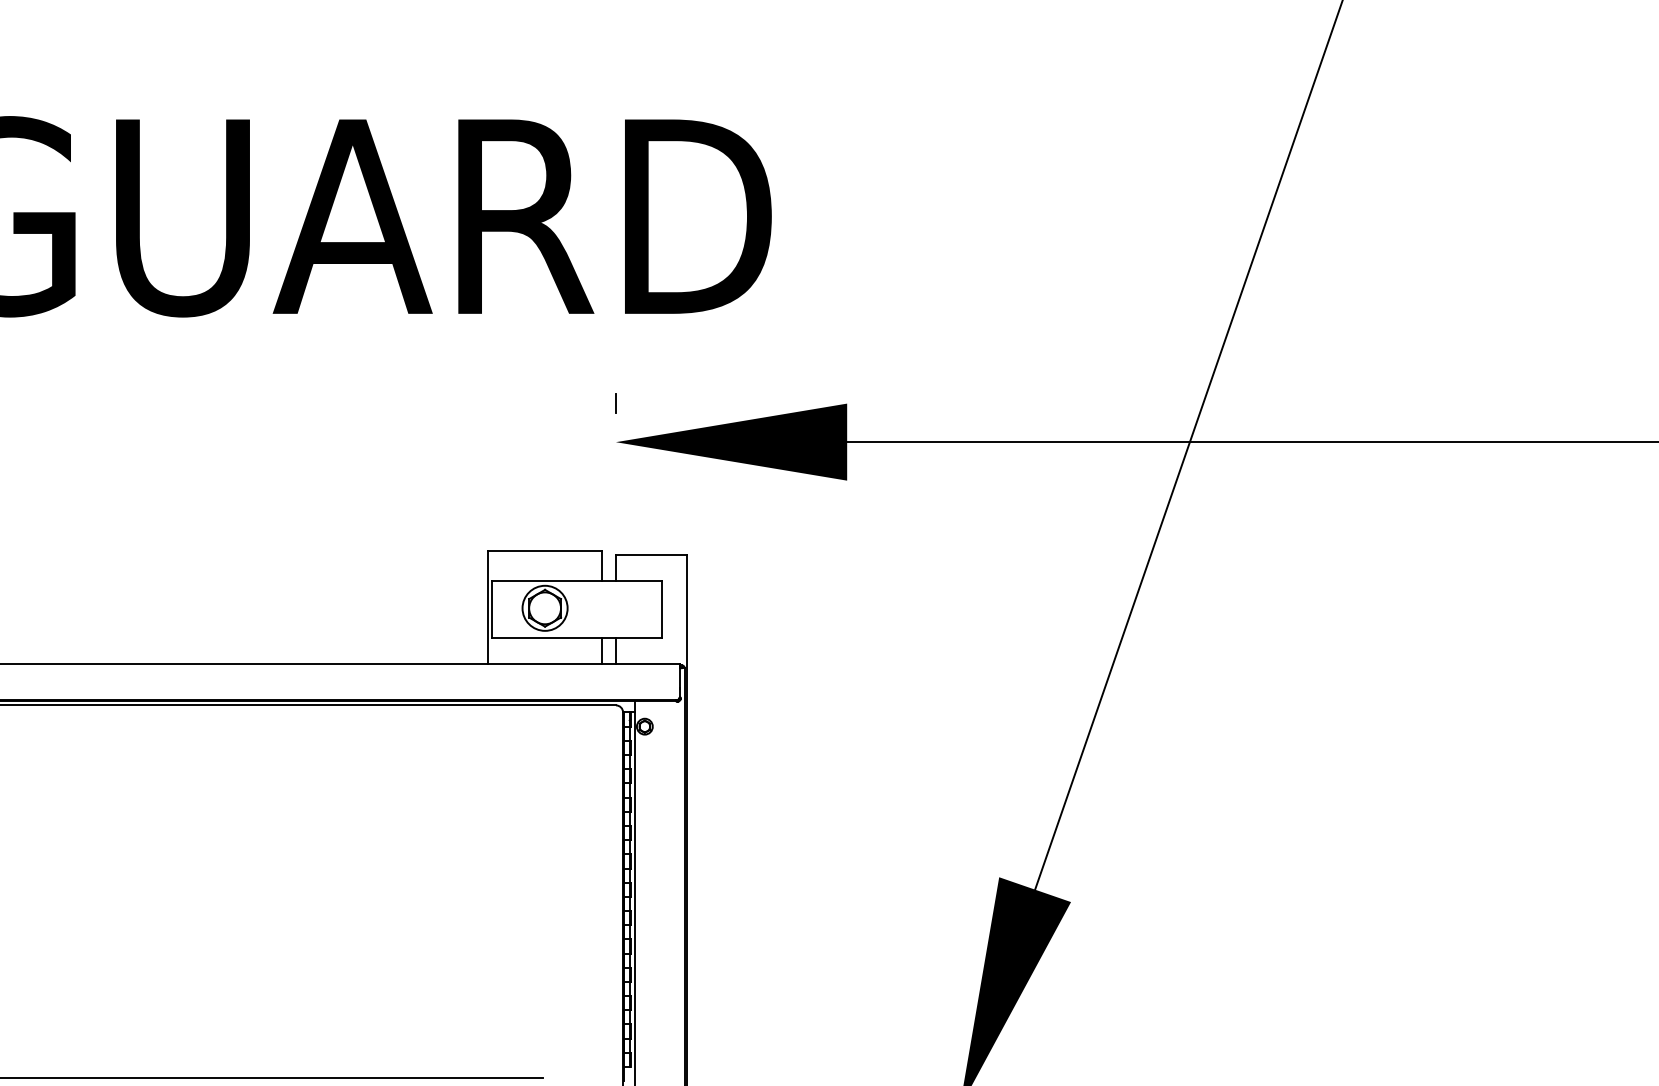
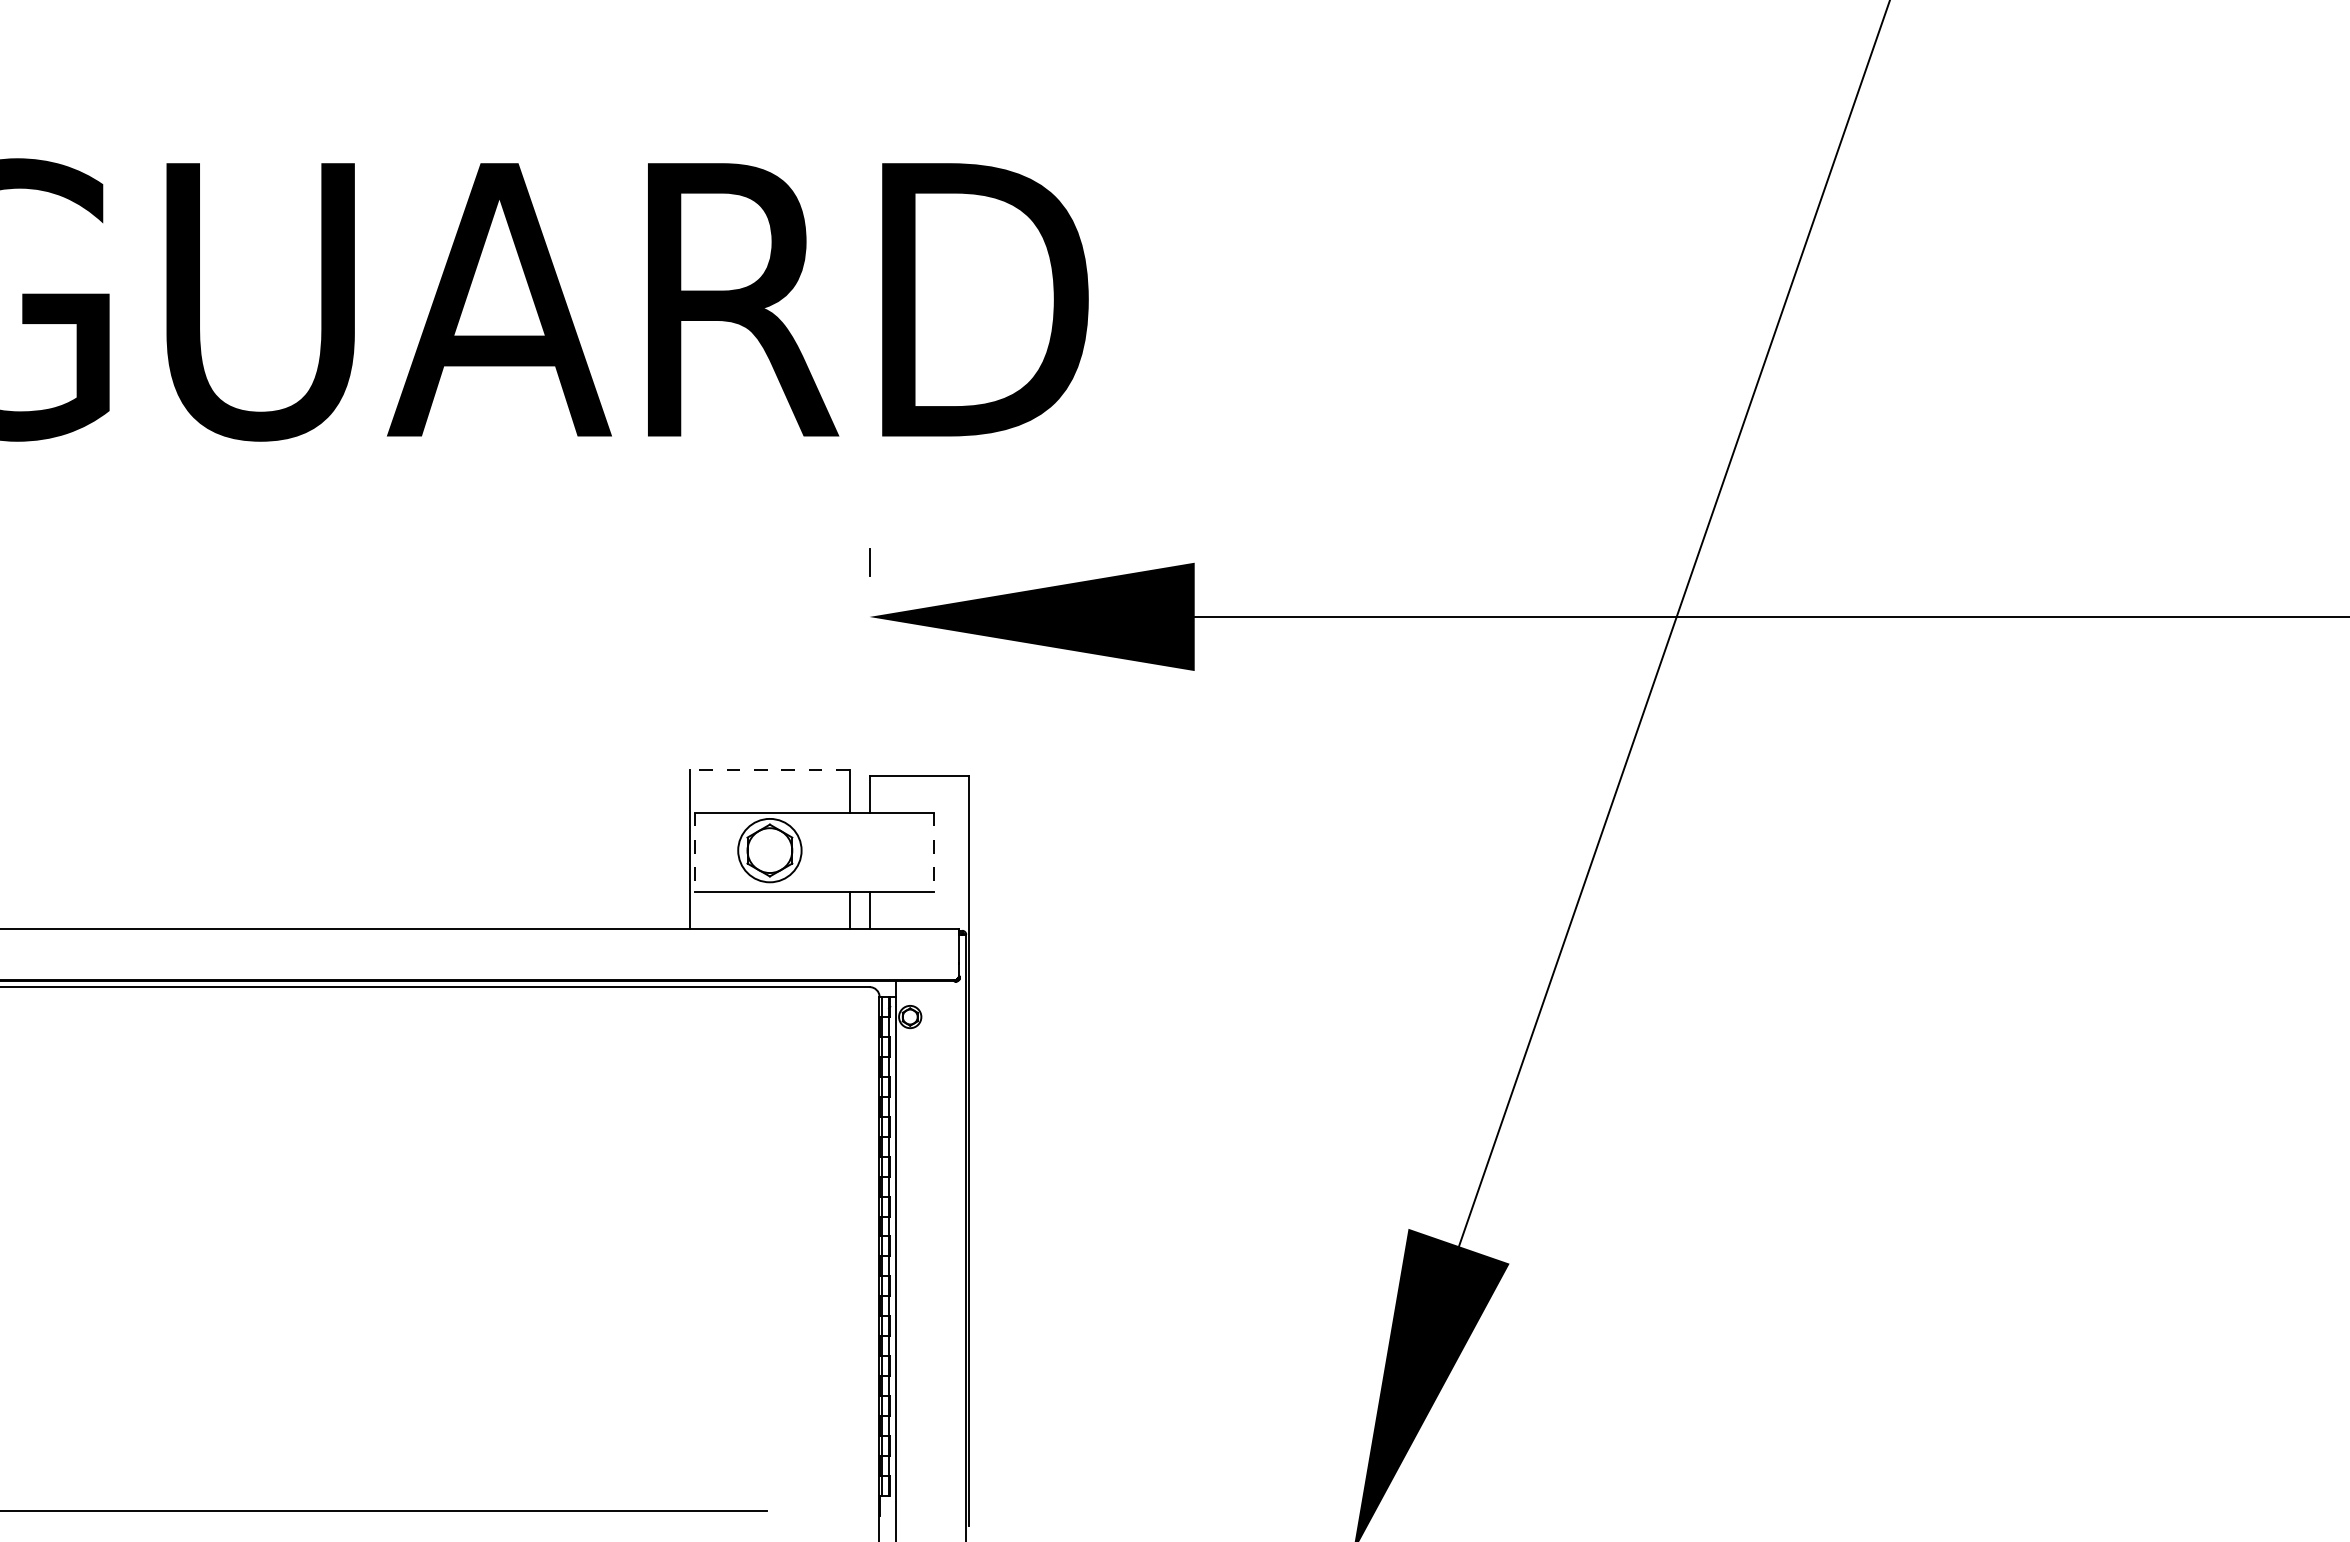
line: (544, 551) -> (769, 770), solid -> dashed
line: (492, 609) -> (695, 852), solid -> dashed
line: (662, 609) -> (934, 852), solid -> dashed

